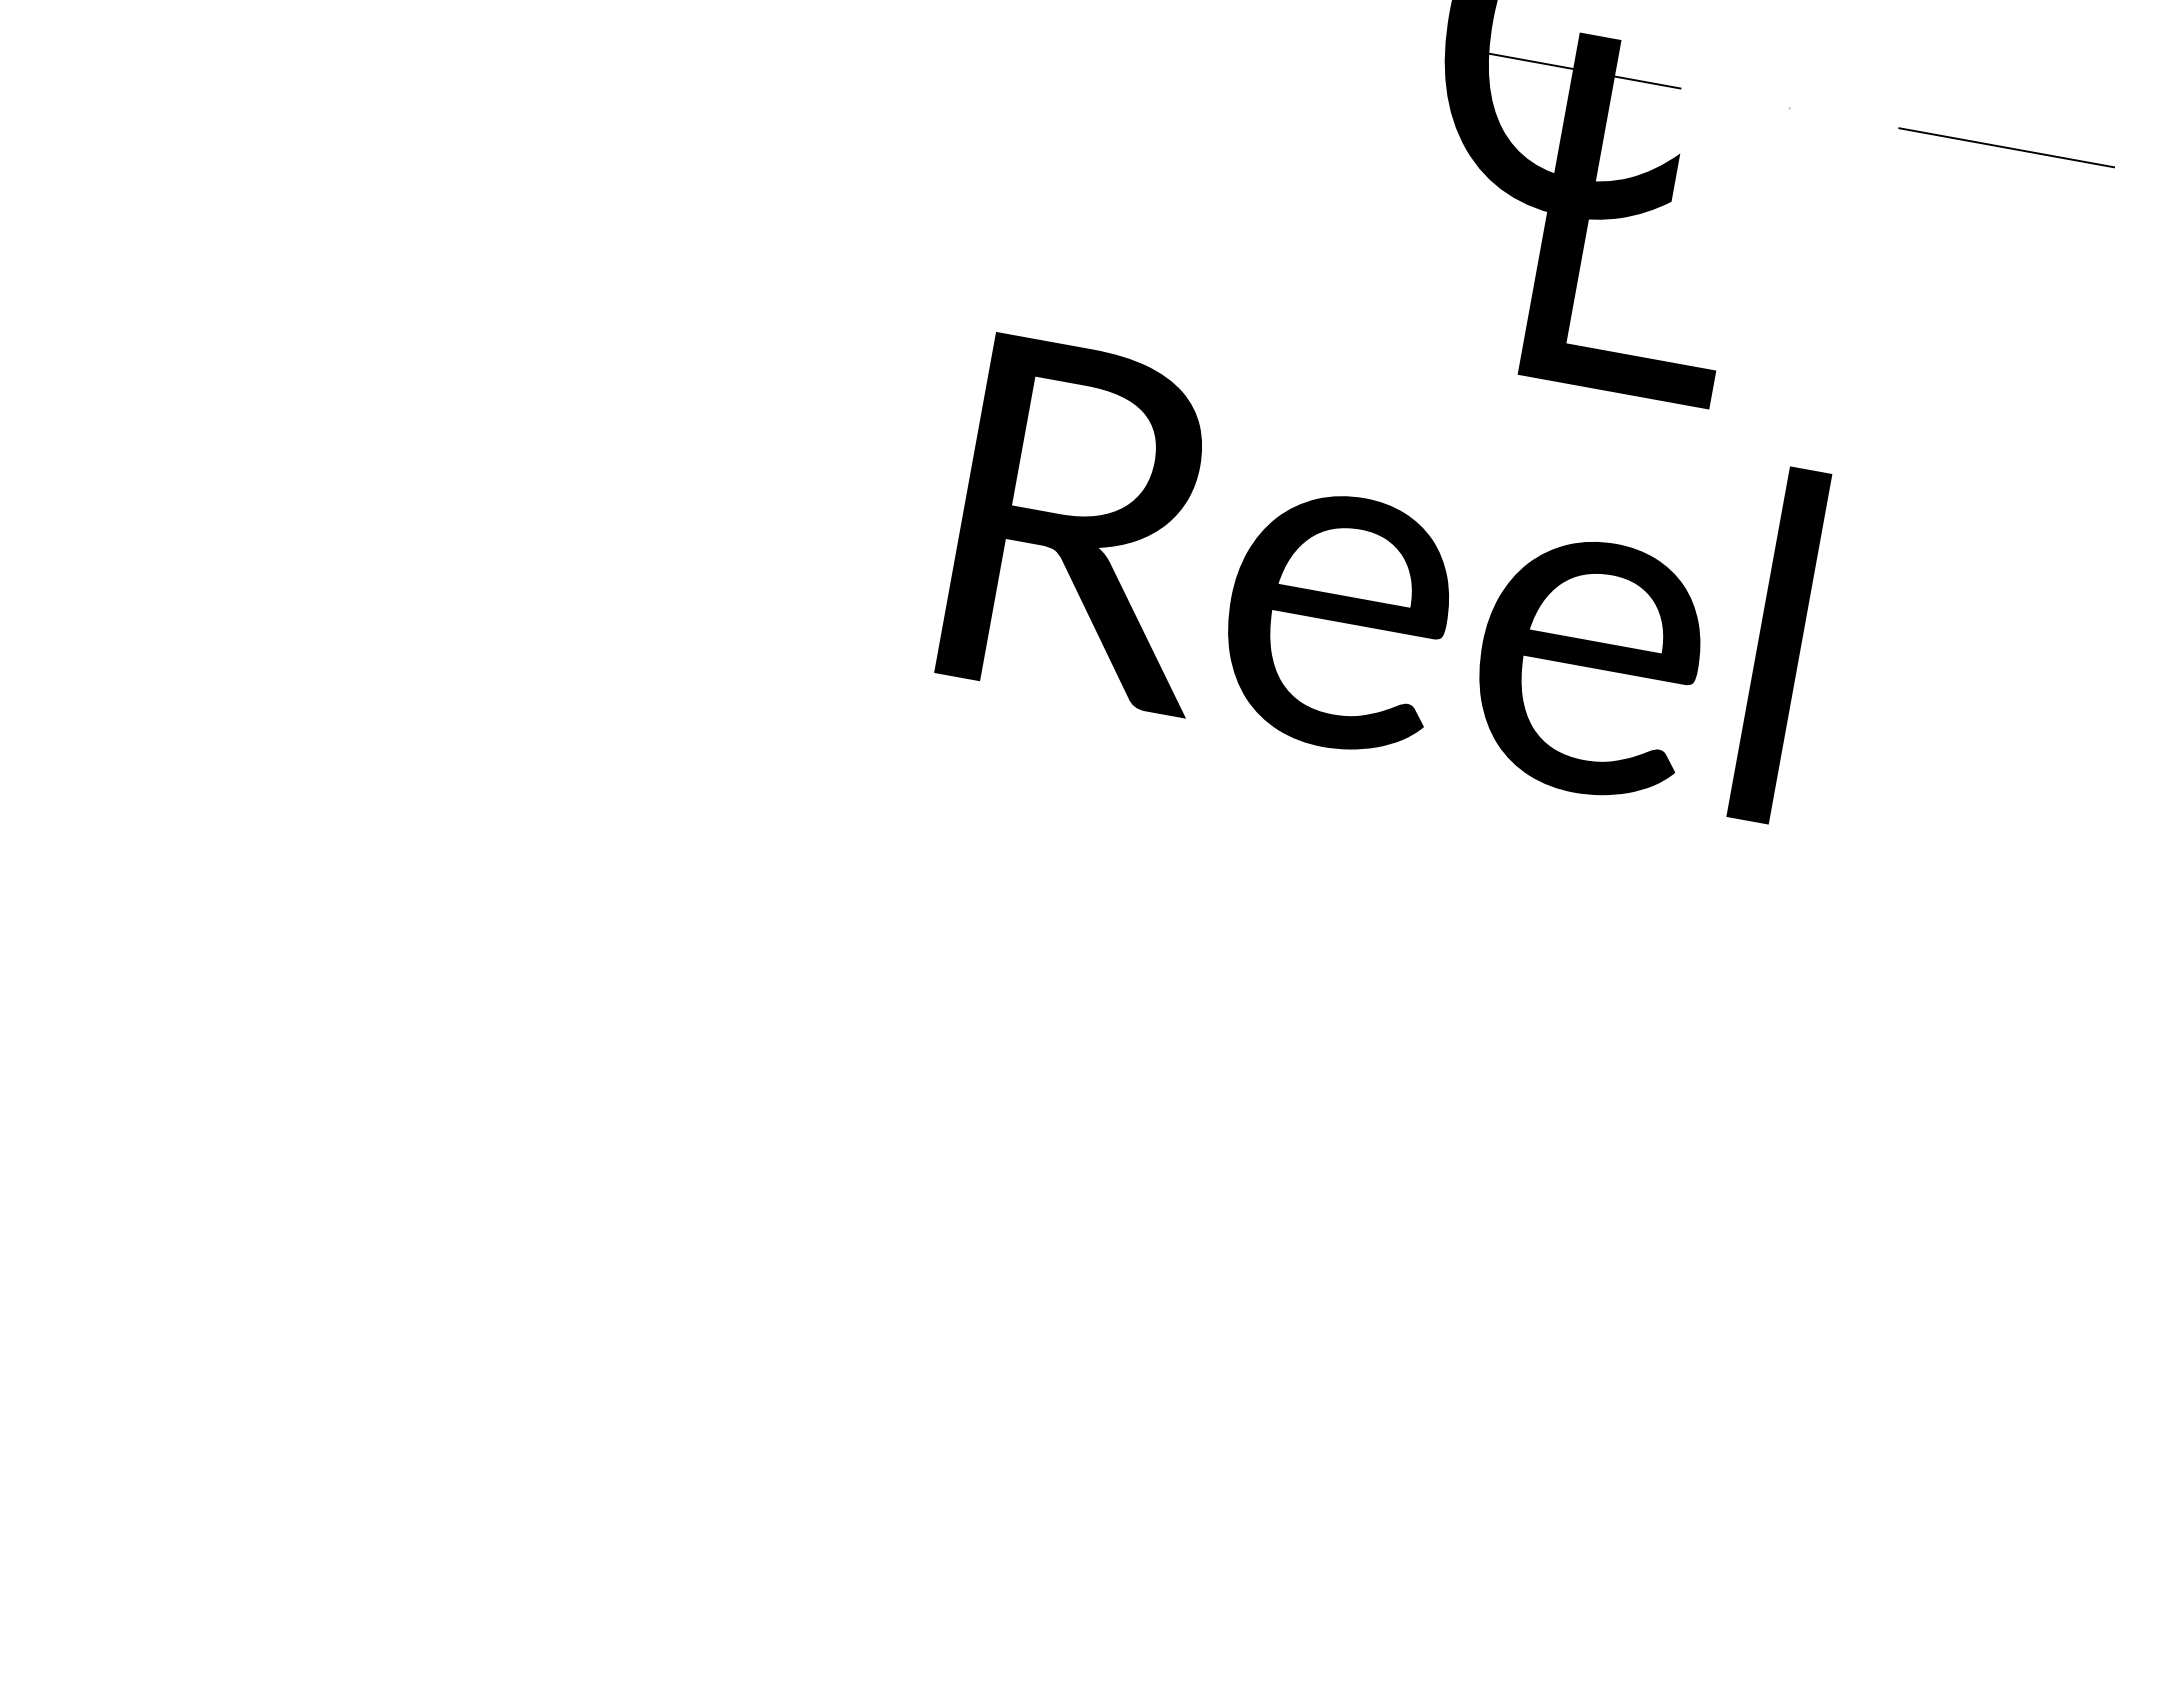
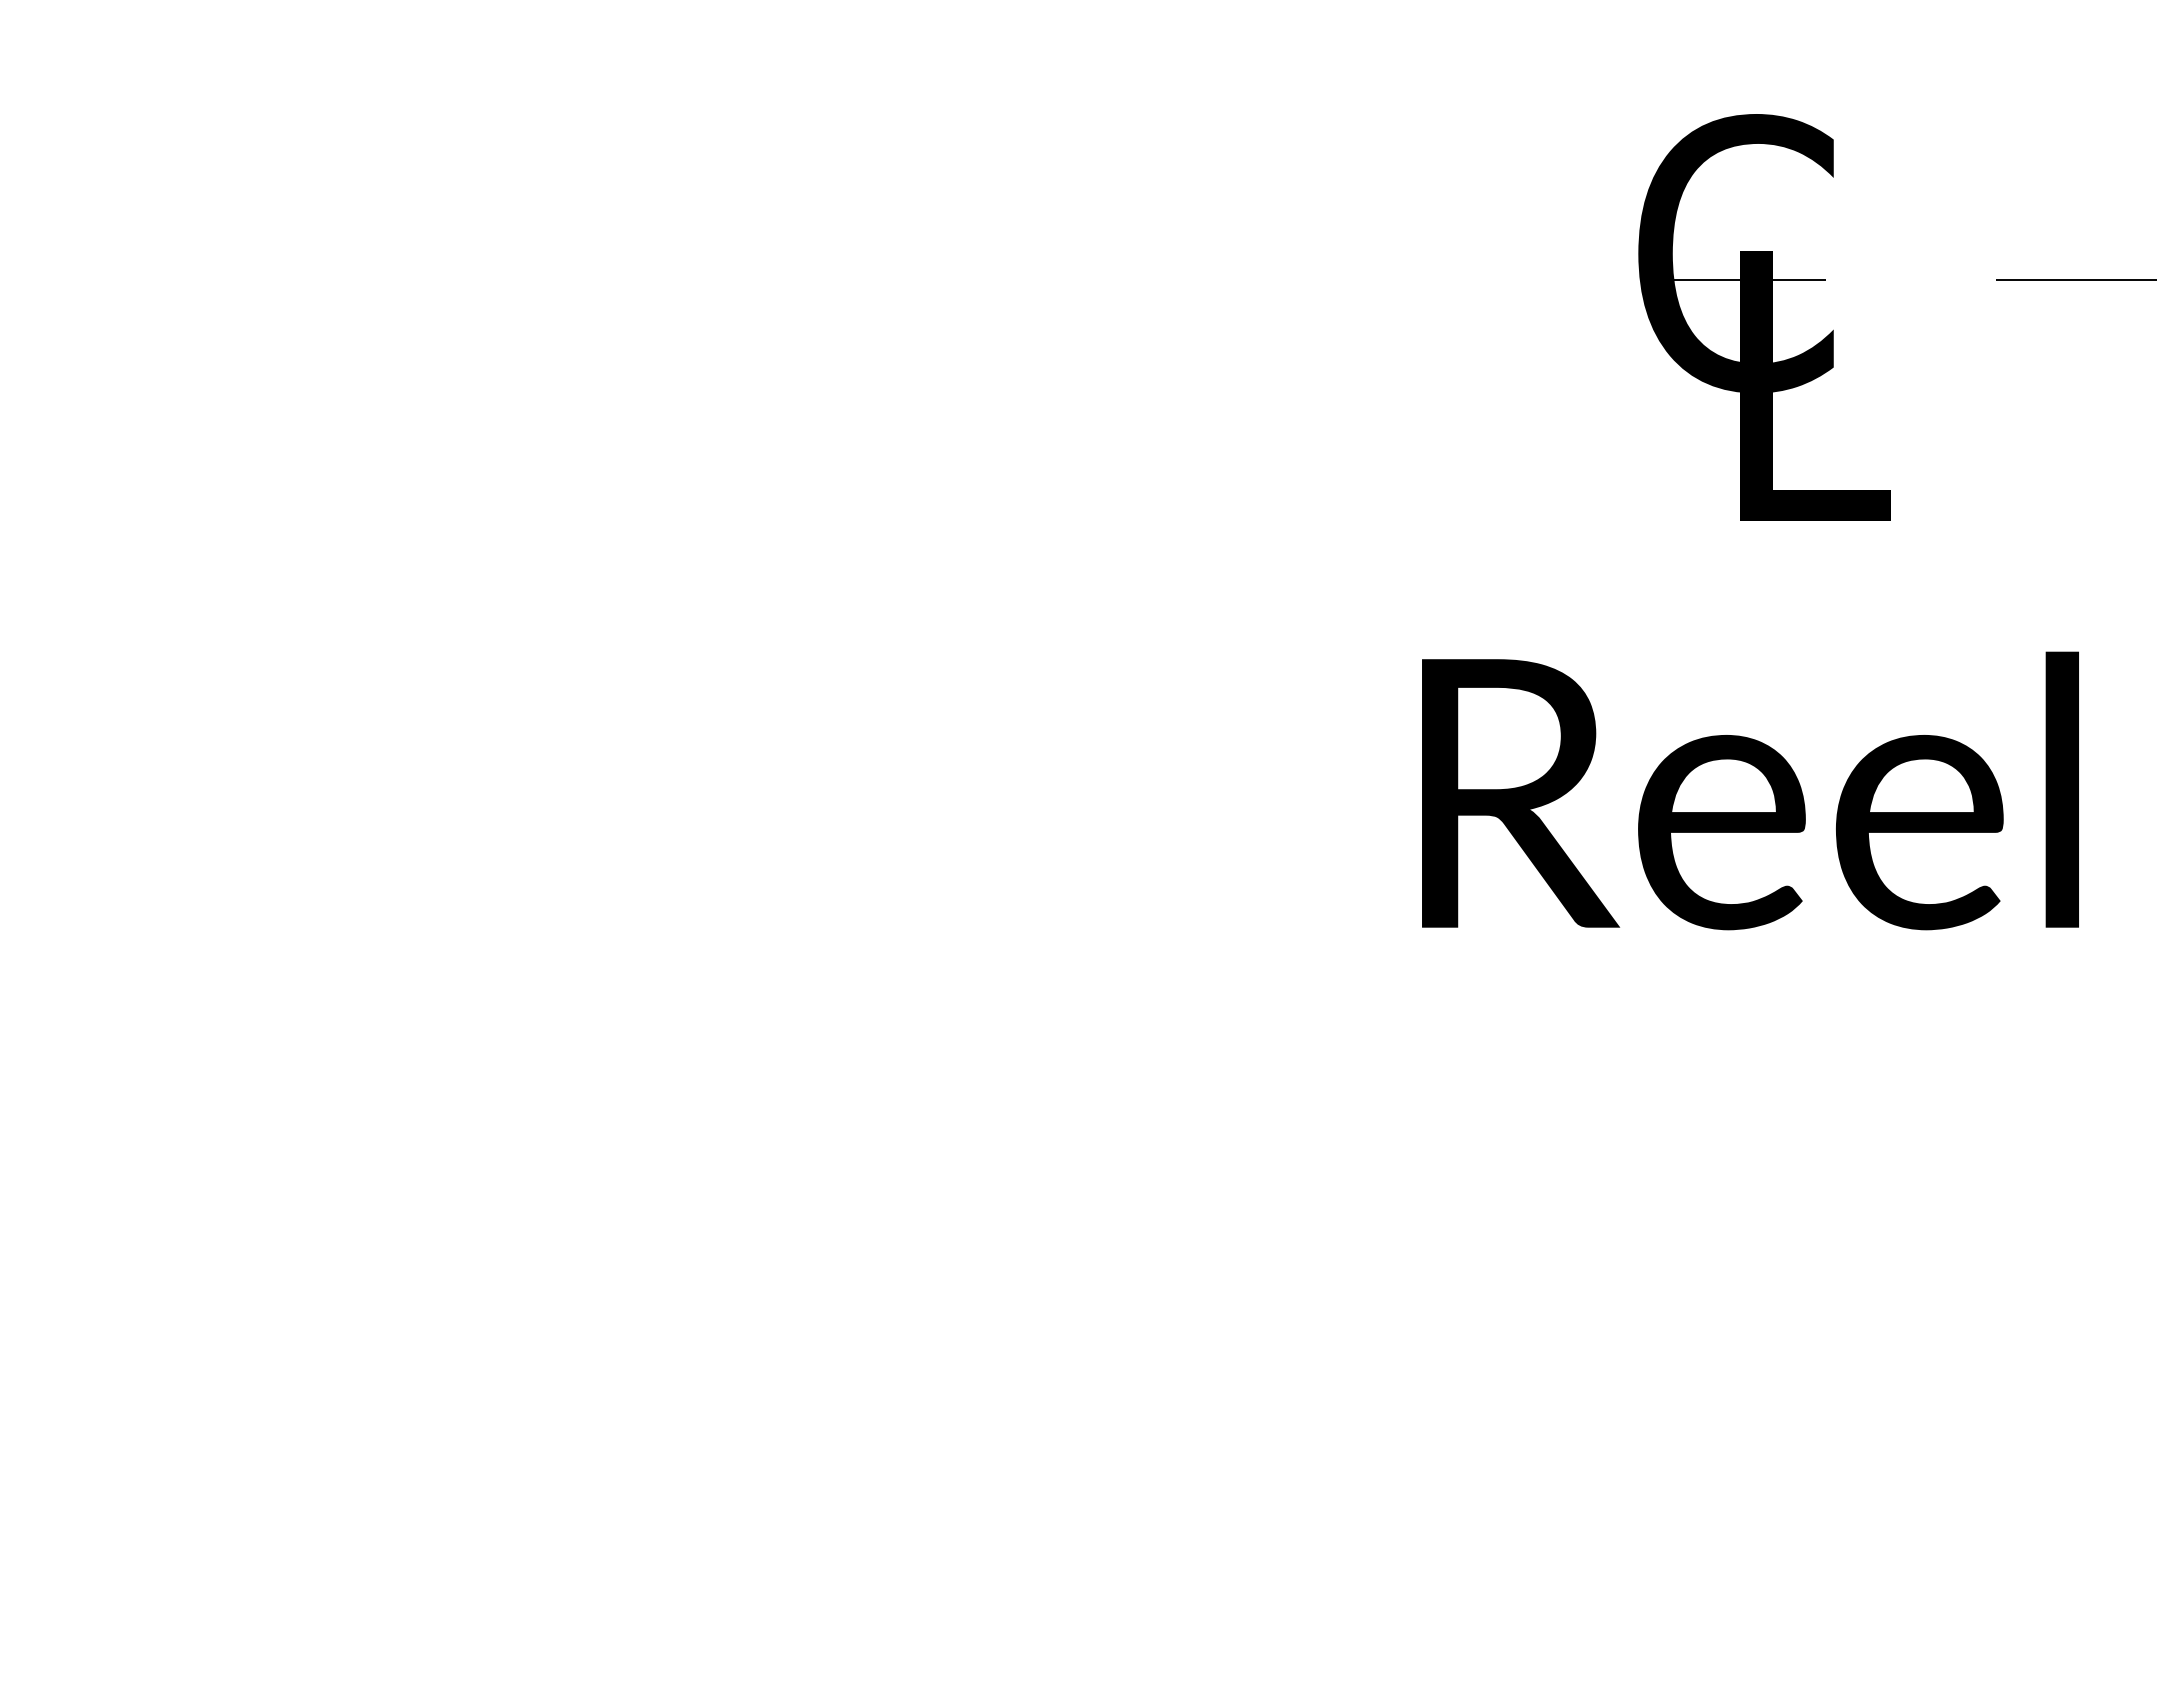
text: (1383, 574) -> (1750, 790), moved

